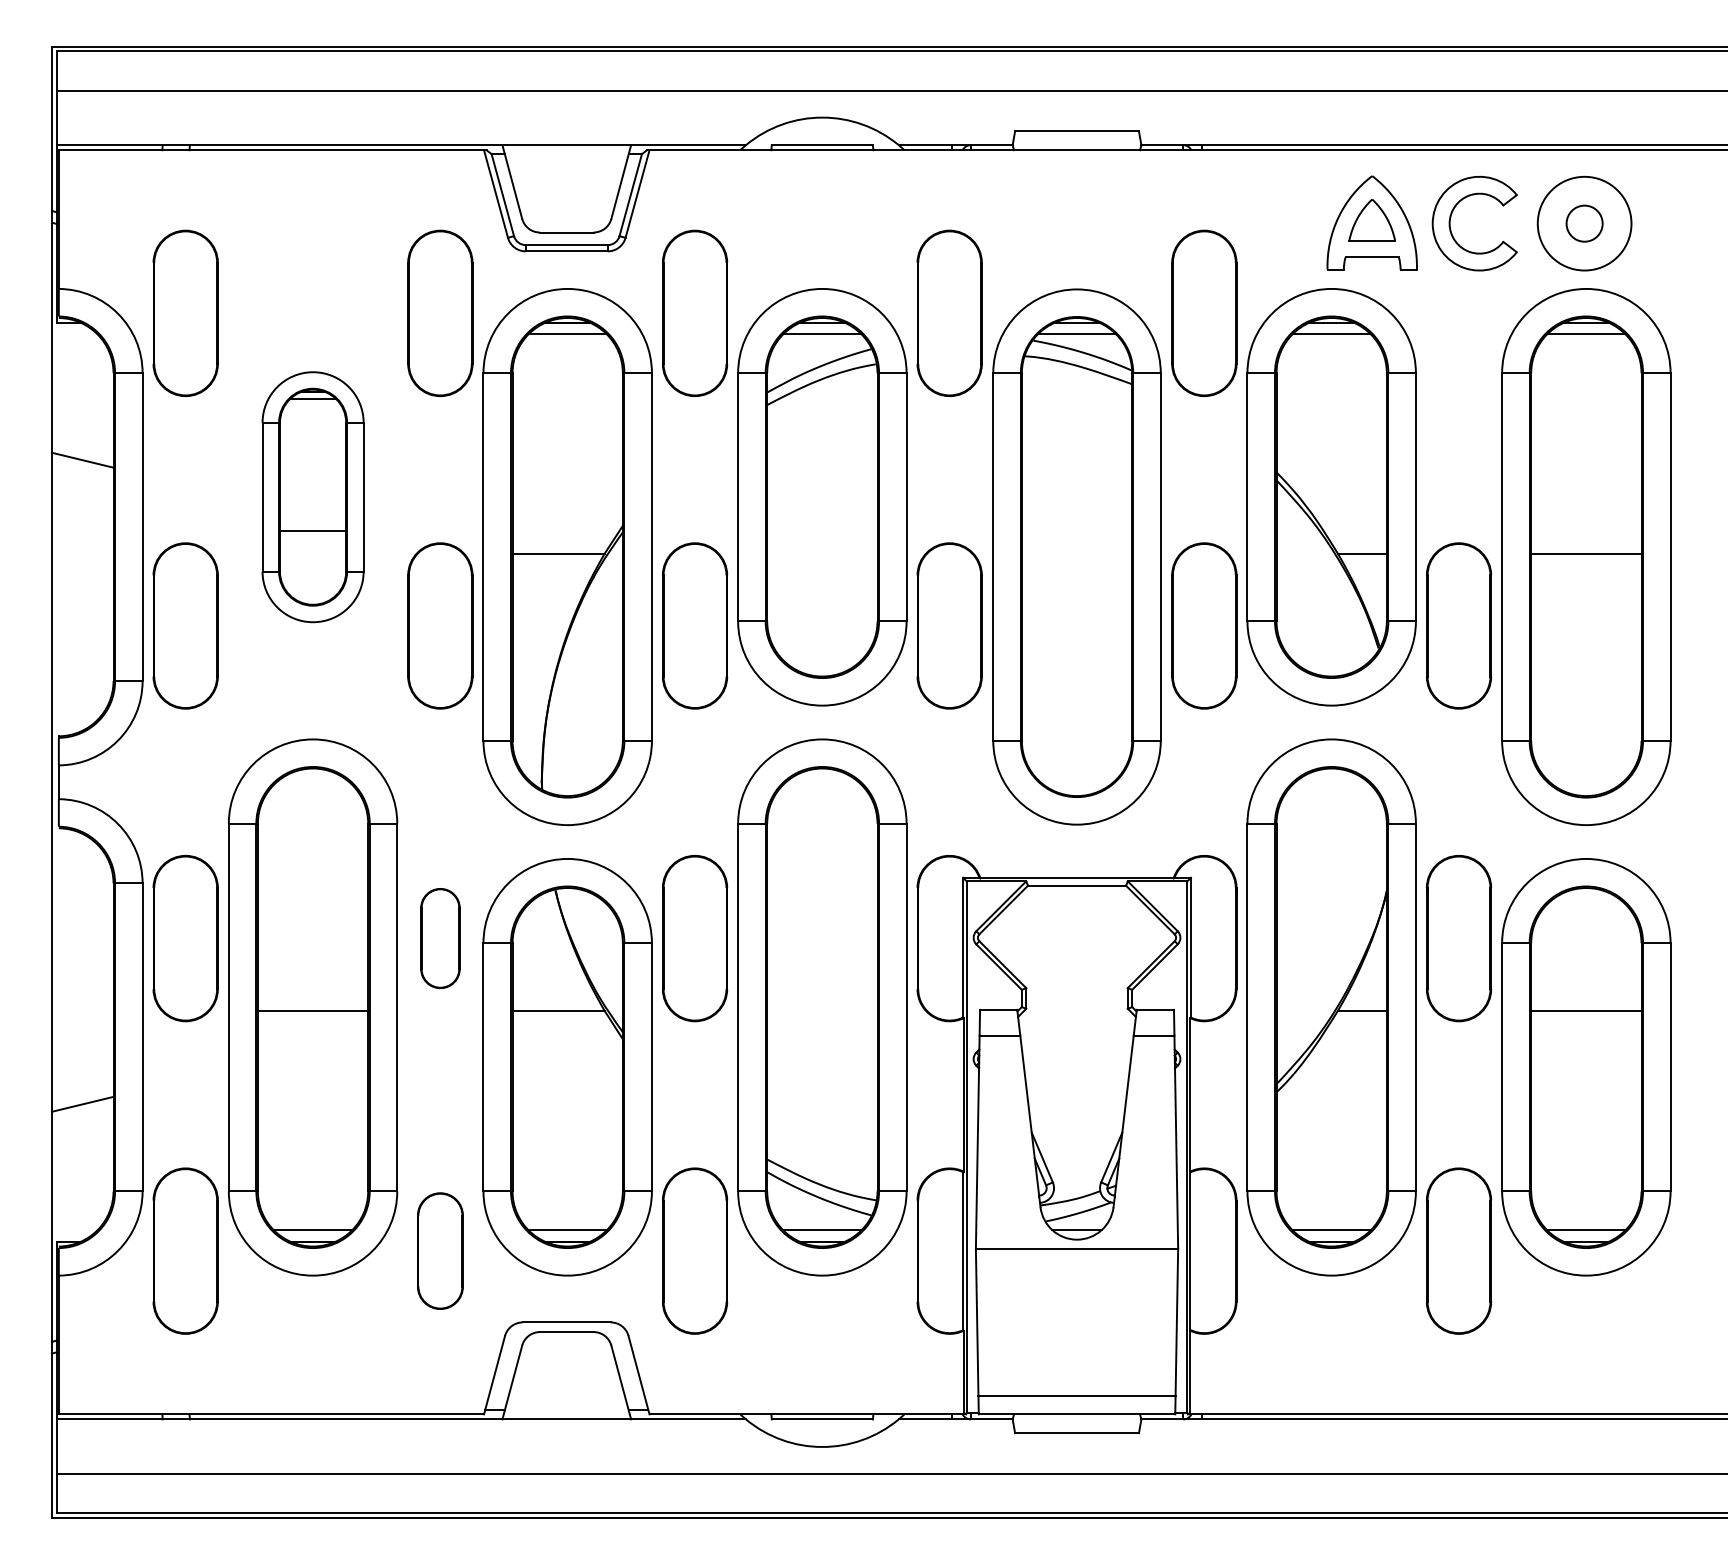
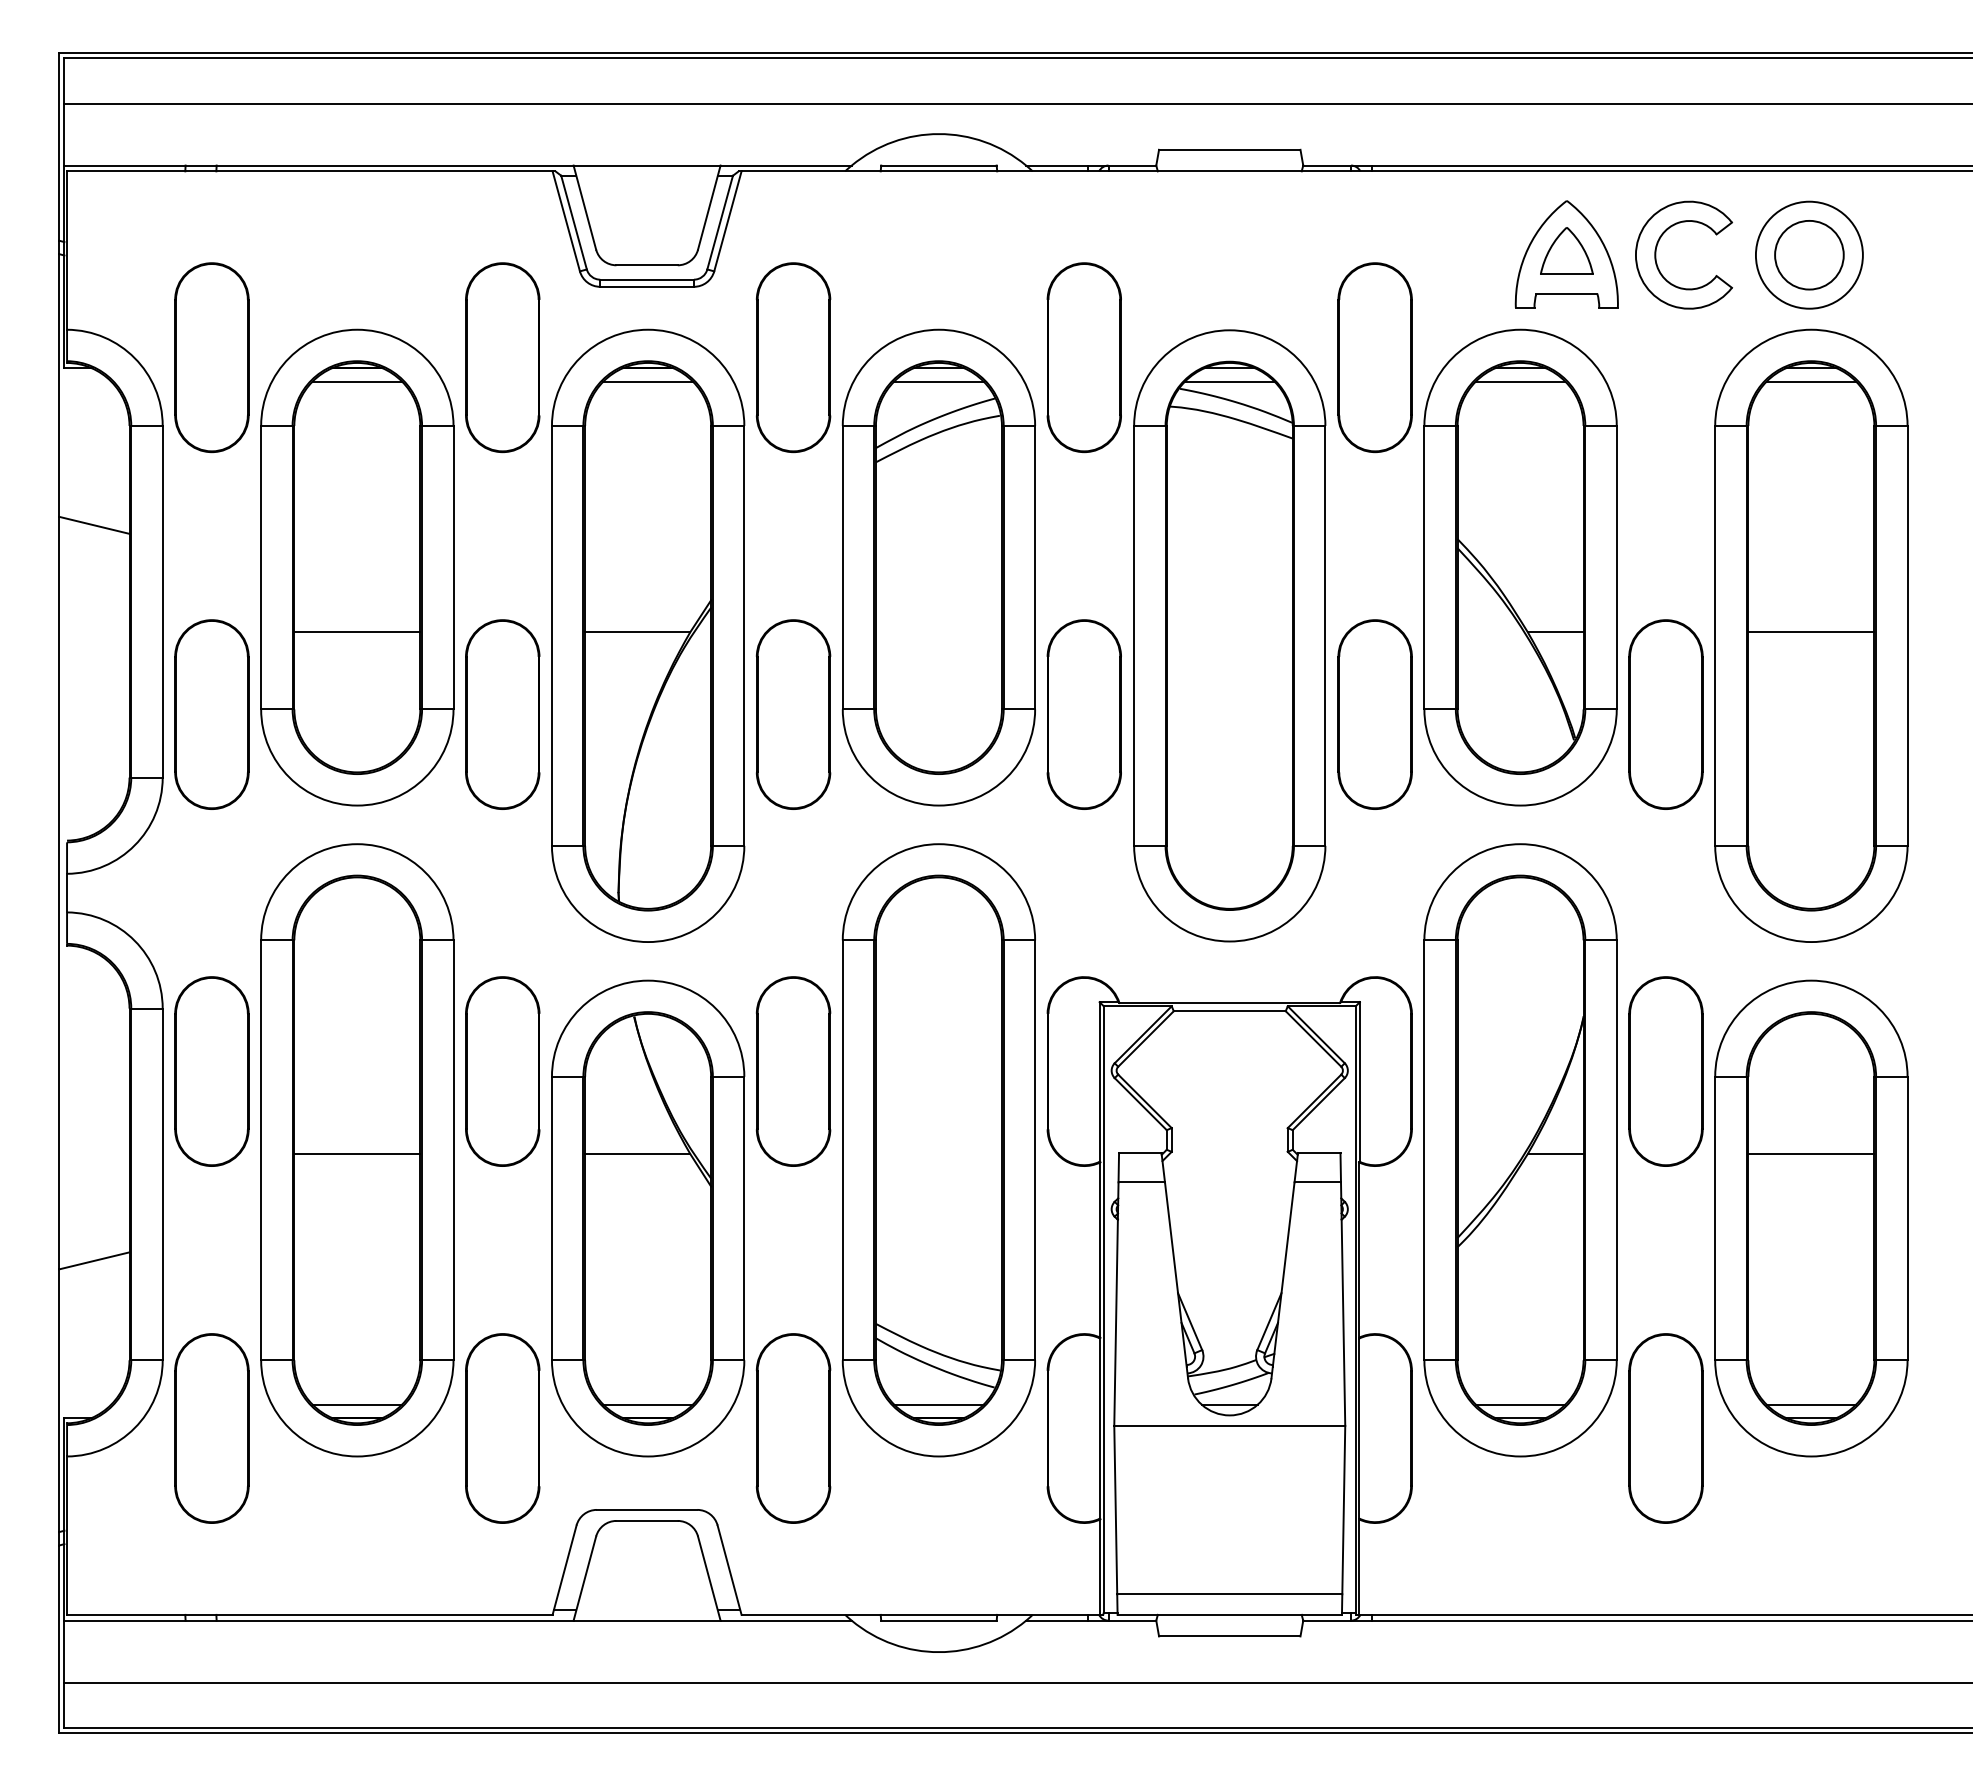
circle: (1584, 223) -> (1809, 254), size x1.67
part: (313, 497) -> (357, 567), size x1.67
part: (440, 938) -> (502, 1071), size x1.67
part: (440, 1251) -> (502, 1428), size x1.43

